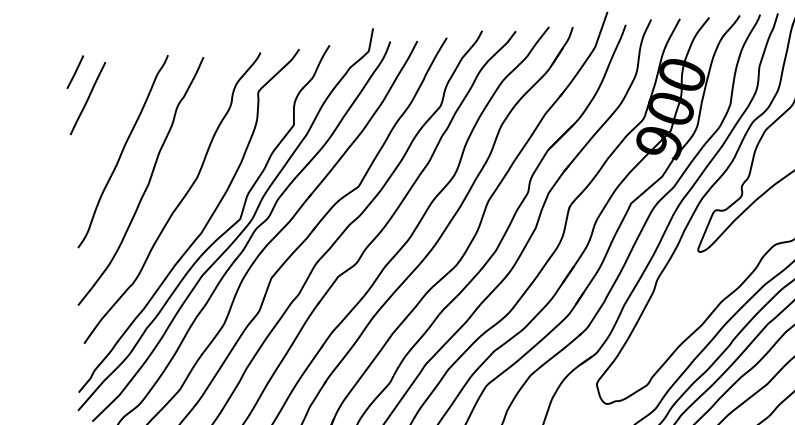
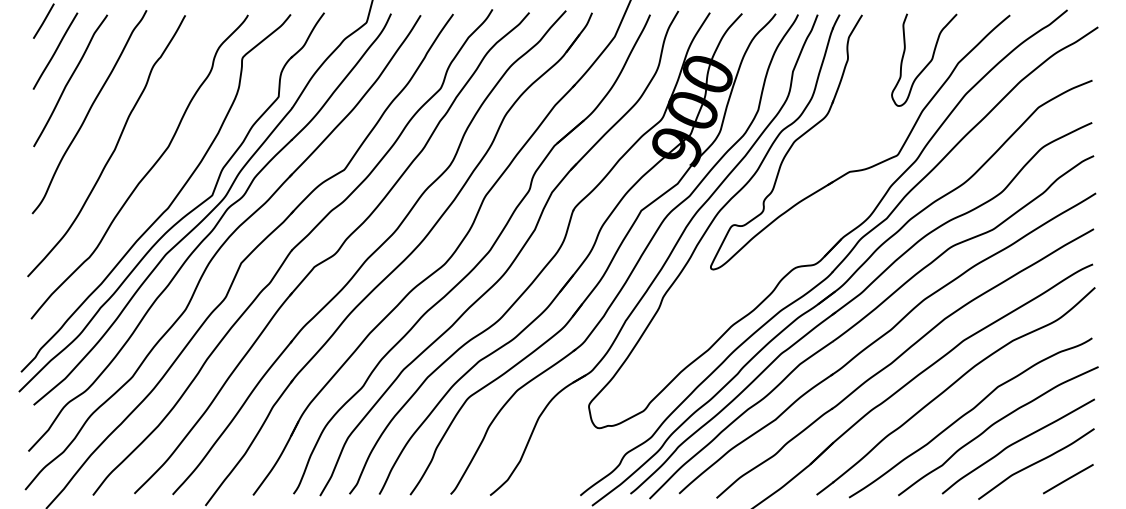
curve: (103, 124) -> (70, 80), added

